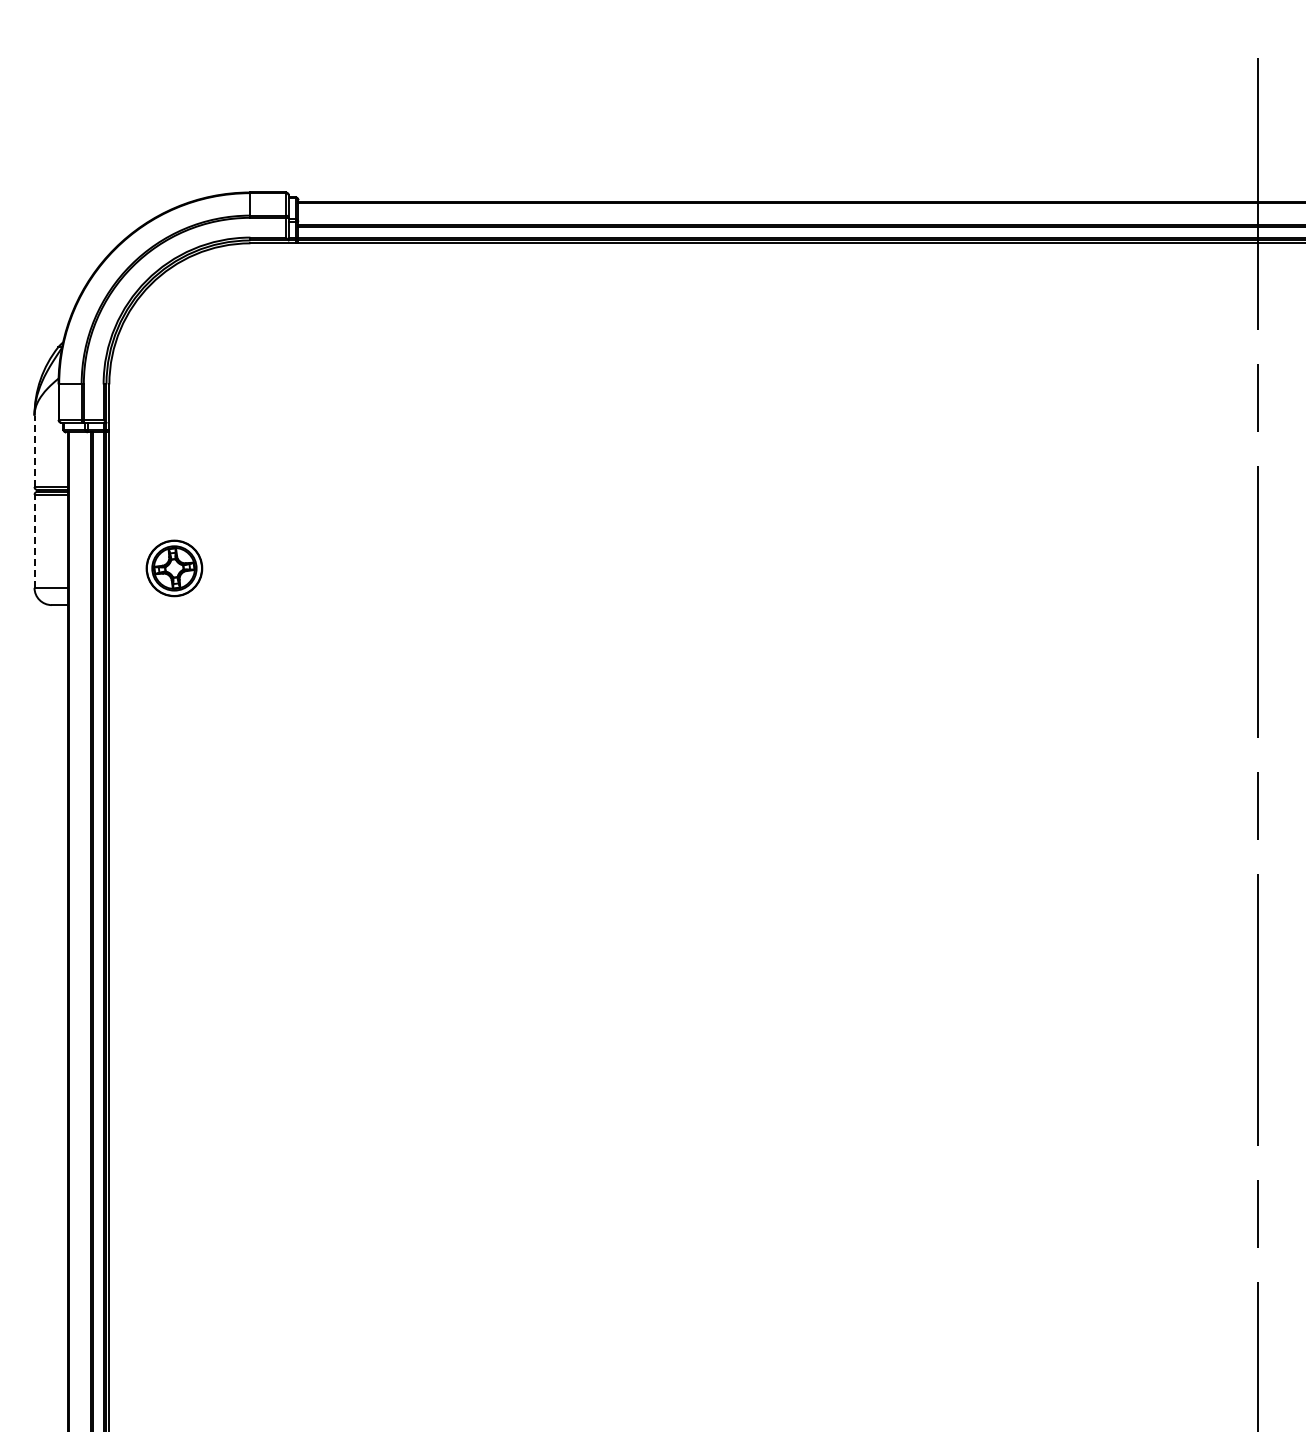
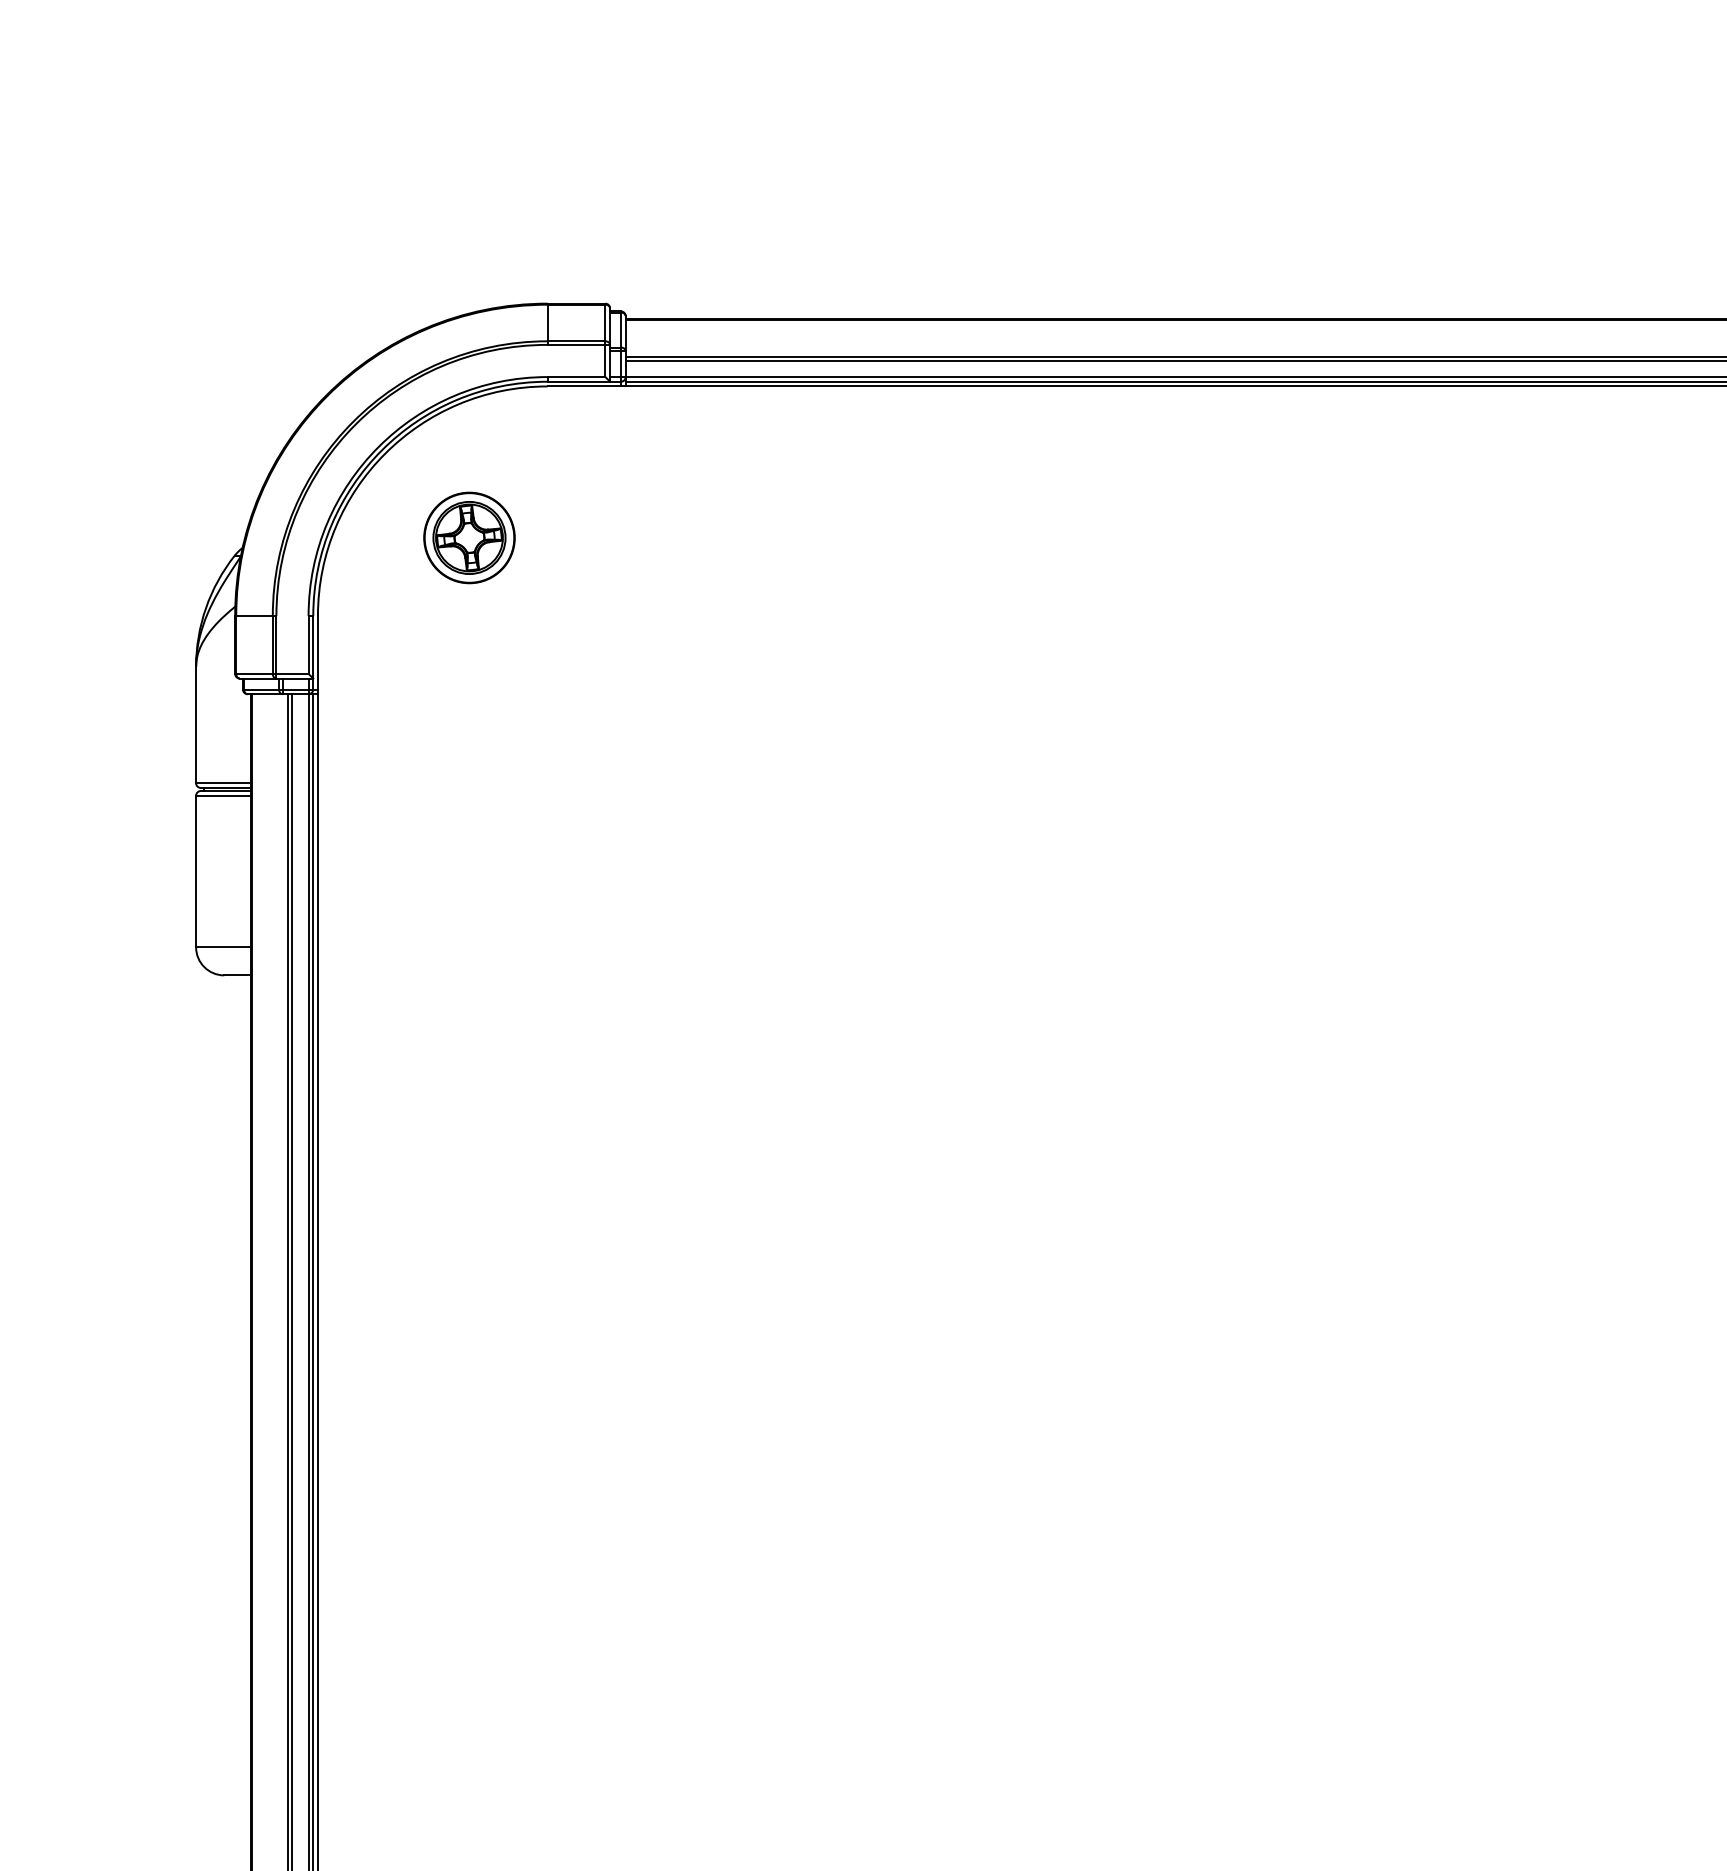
line: (34, 451) -> (196, 725), dashed -> solid
line: (34, 541) -> (196, 871), dashed -> solid
part: (174, 568) -> (469, 538), moved

